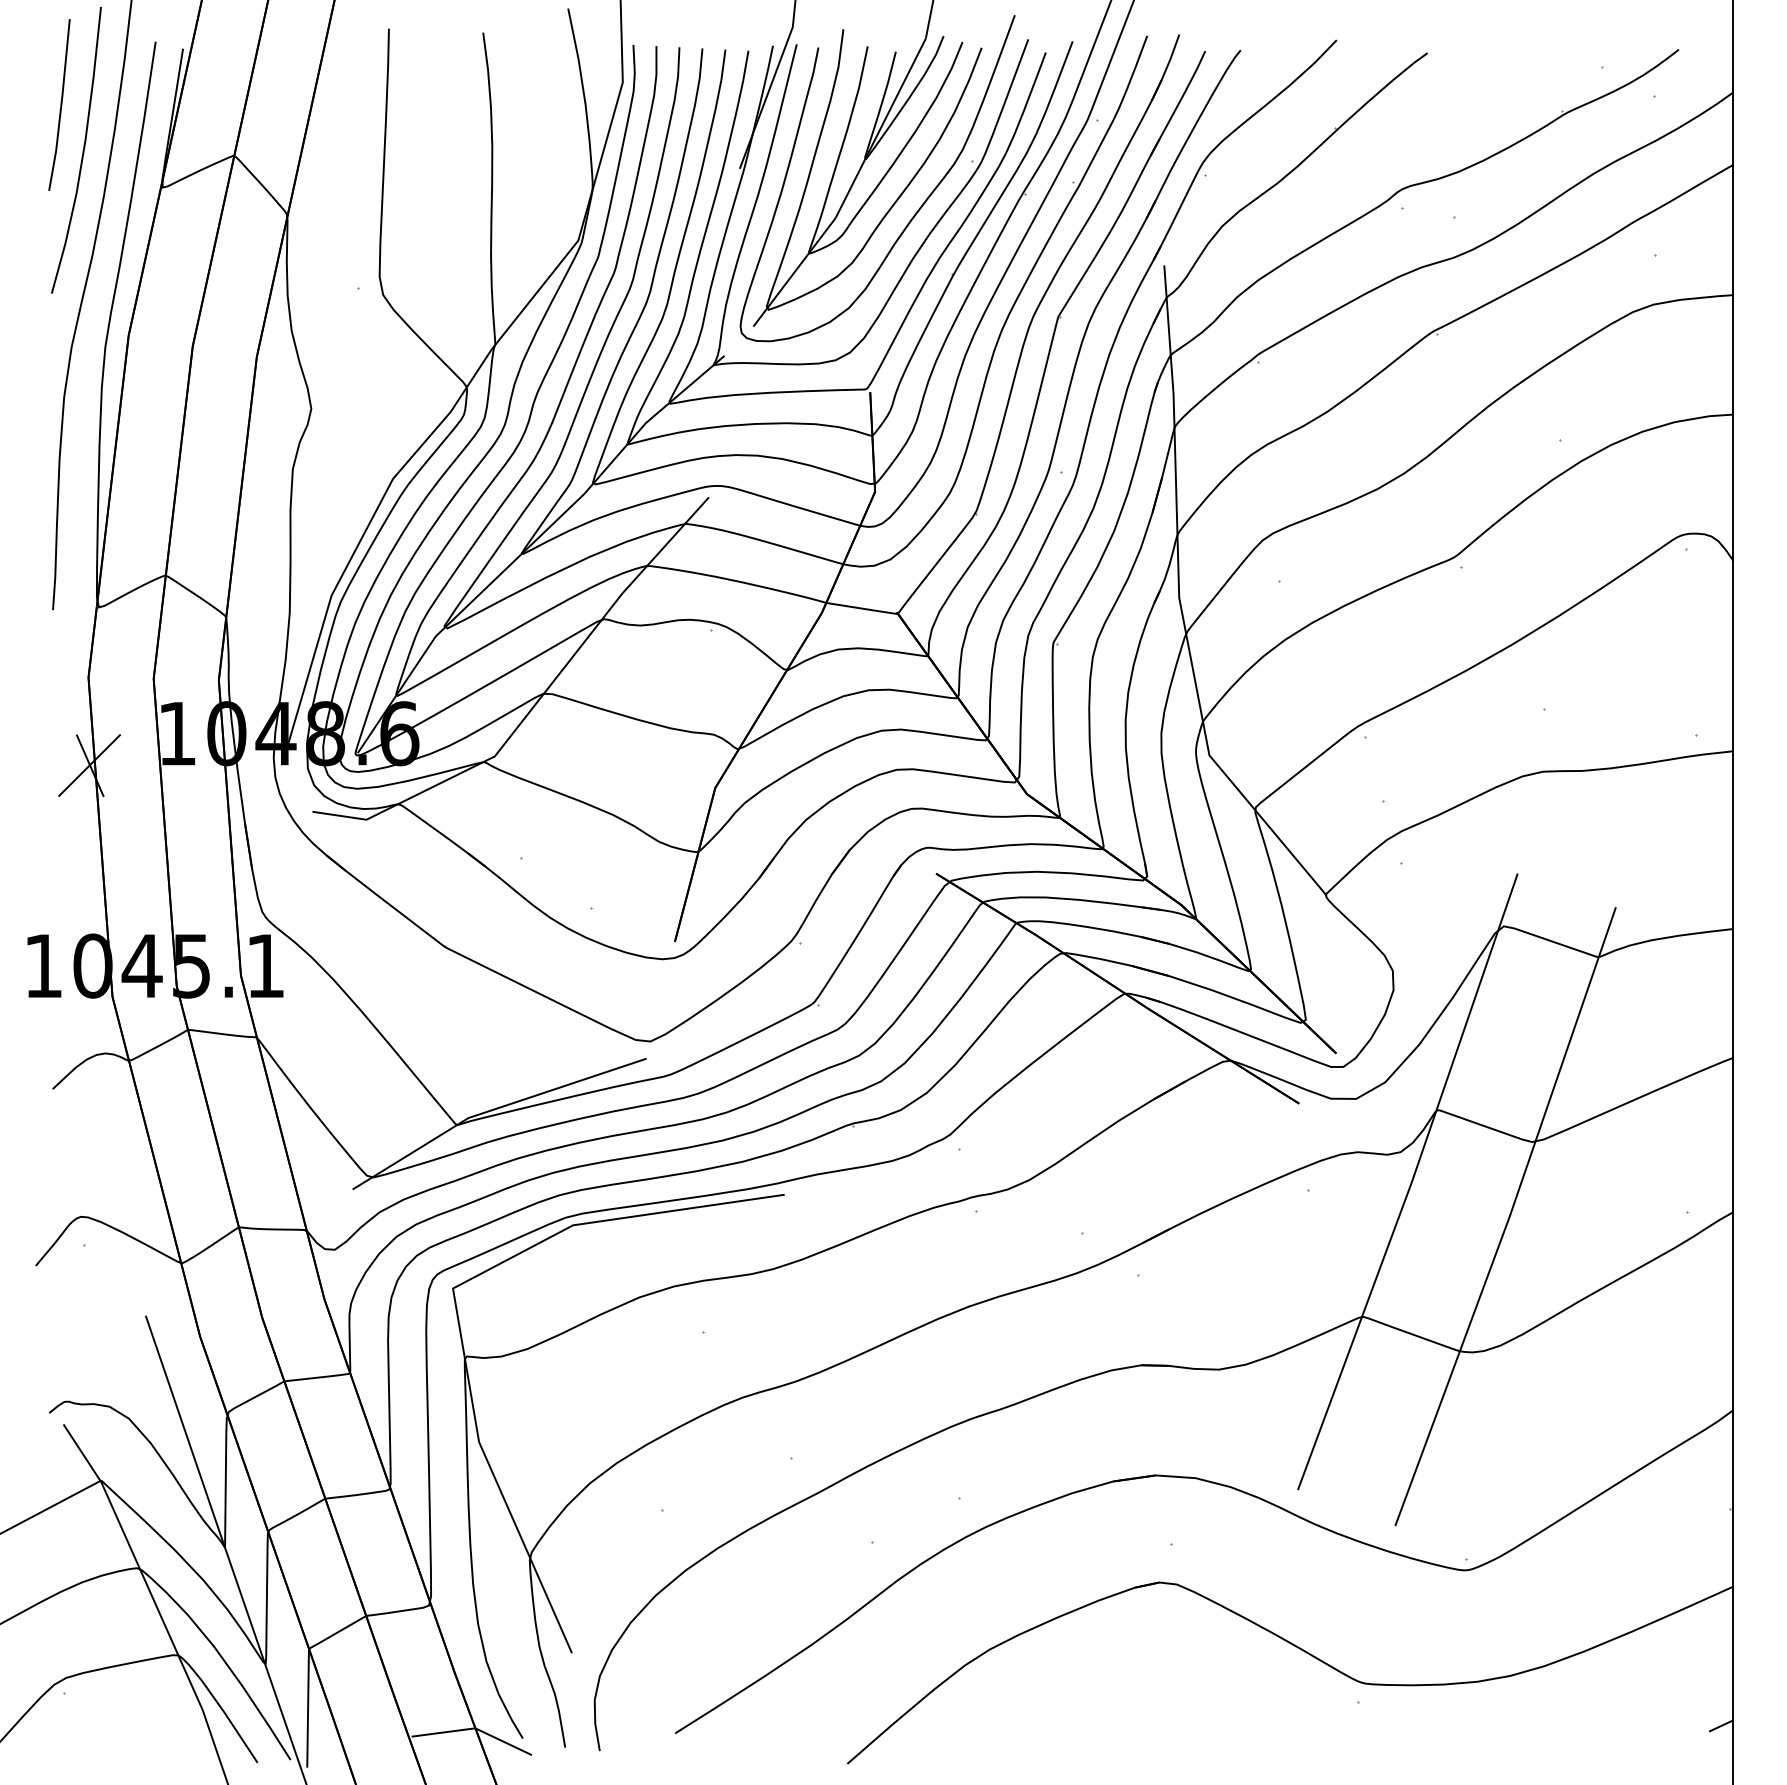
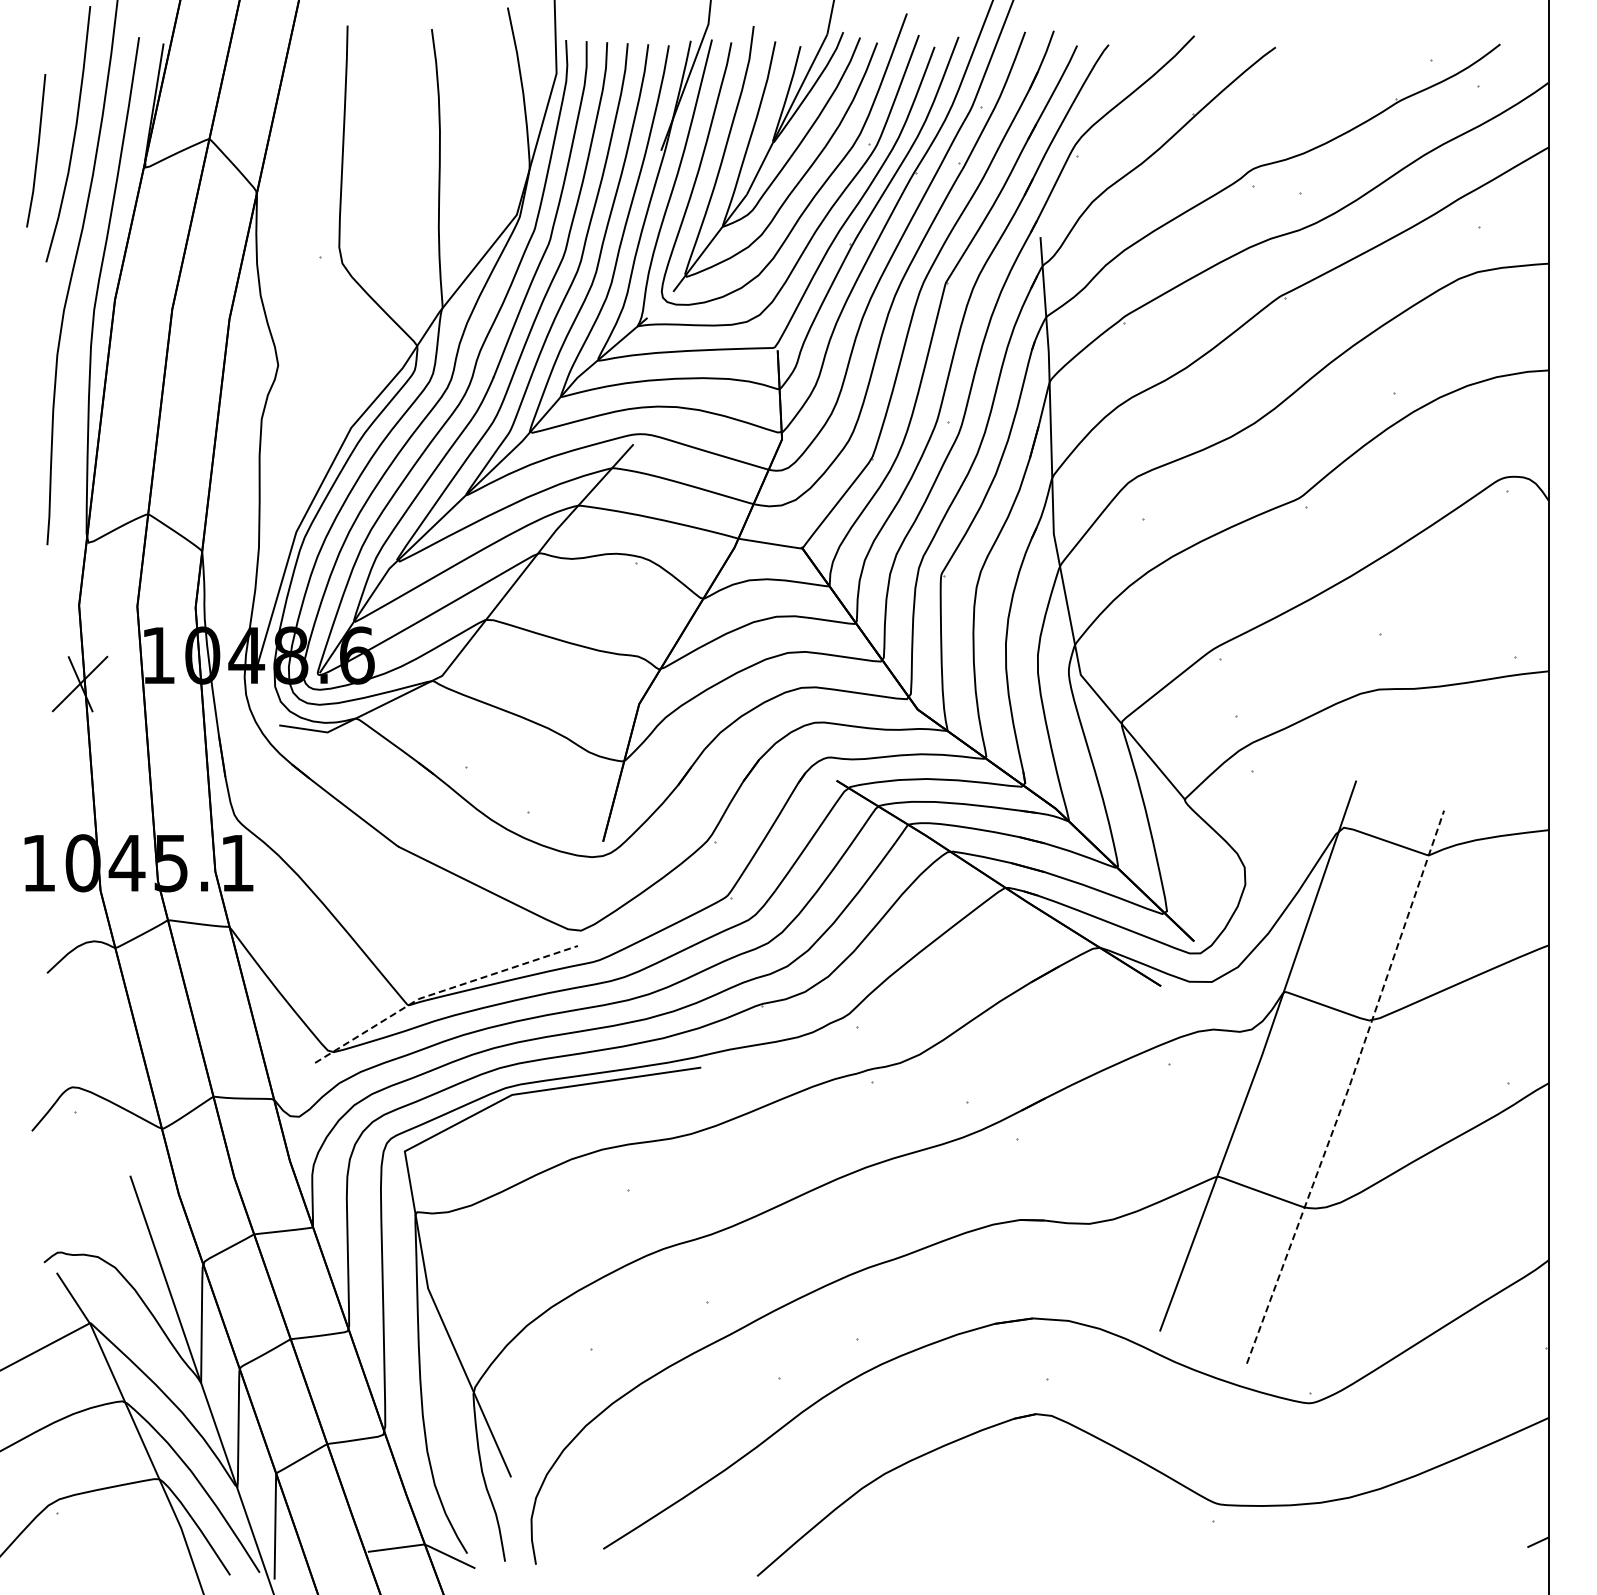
line: (60, 104) -> (37, 150), moved
line: (492, 1109) -> (440, 991), solid -> dashed
line: (1510, 1217) -> (1349, 1087), solid -> dashed

